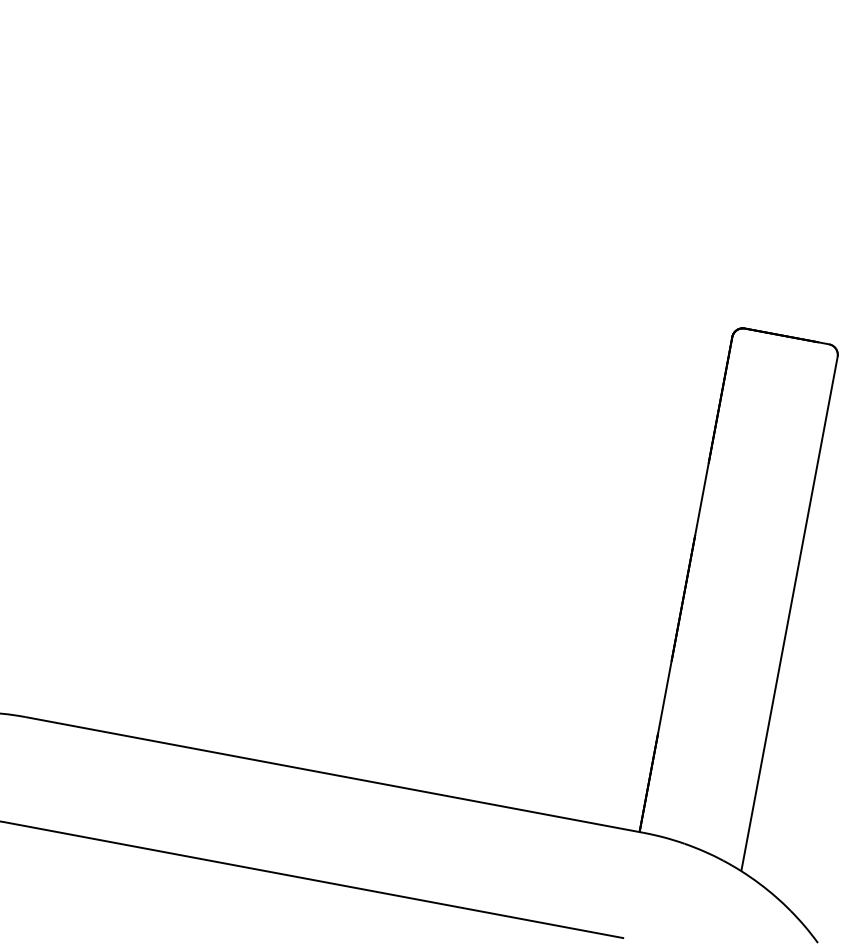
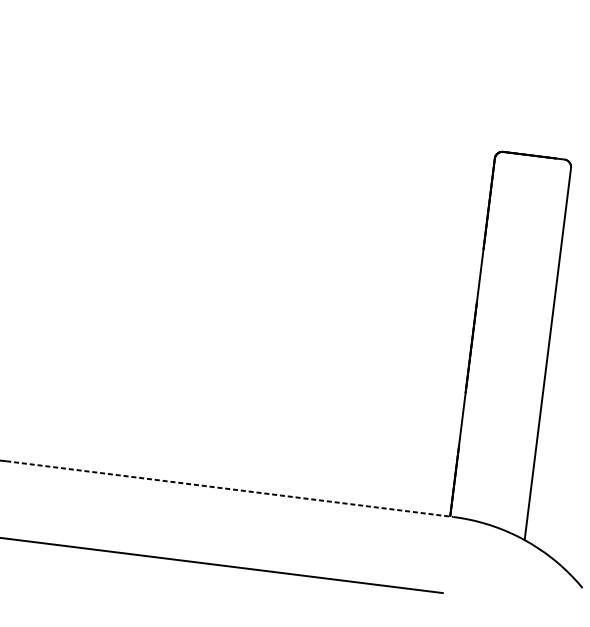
line: (335, 775) -> (230, 489), solid -> dashed

